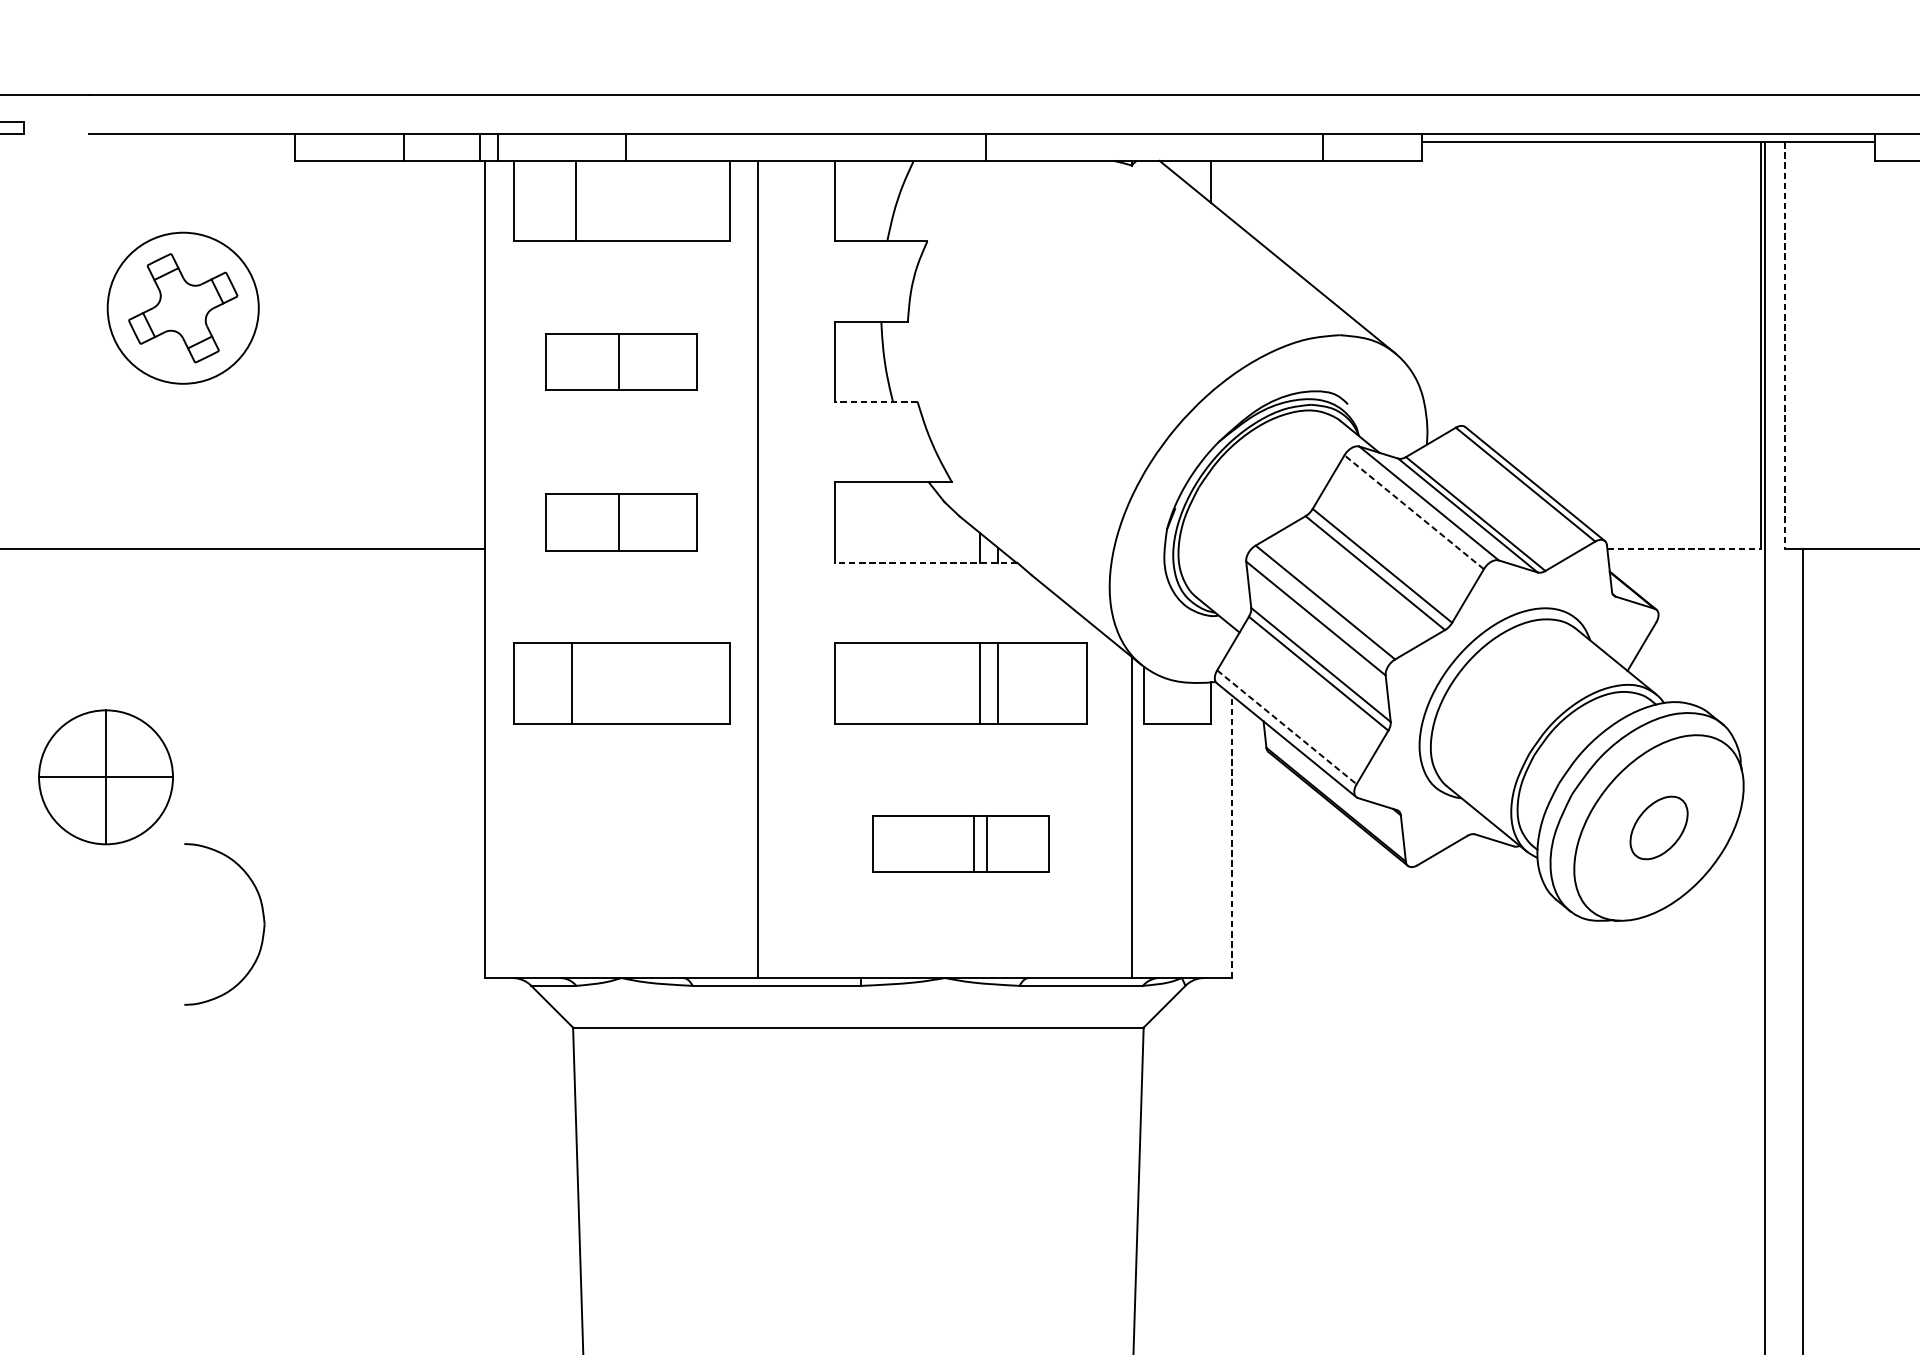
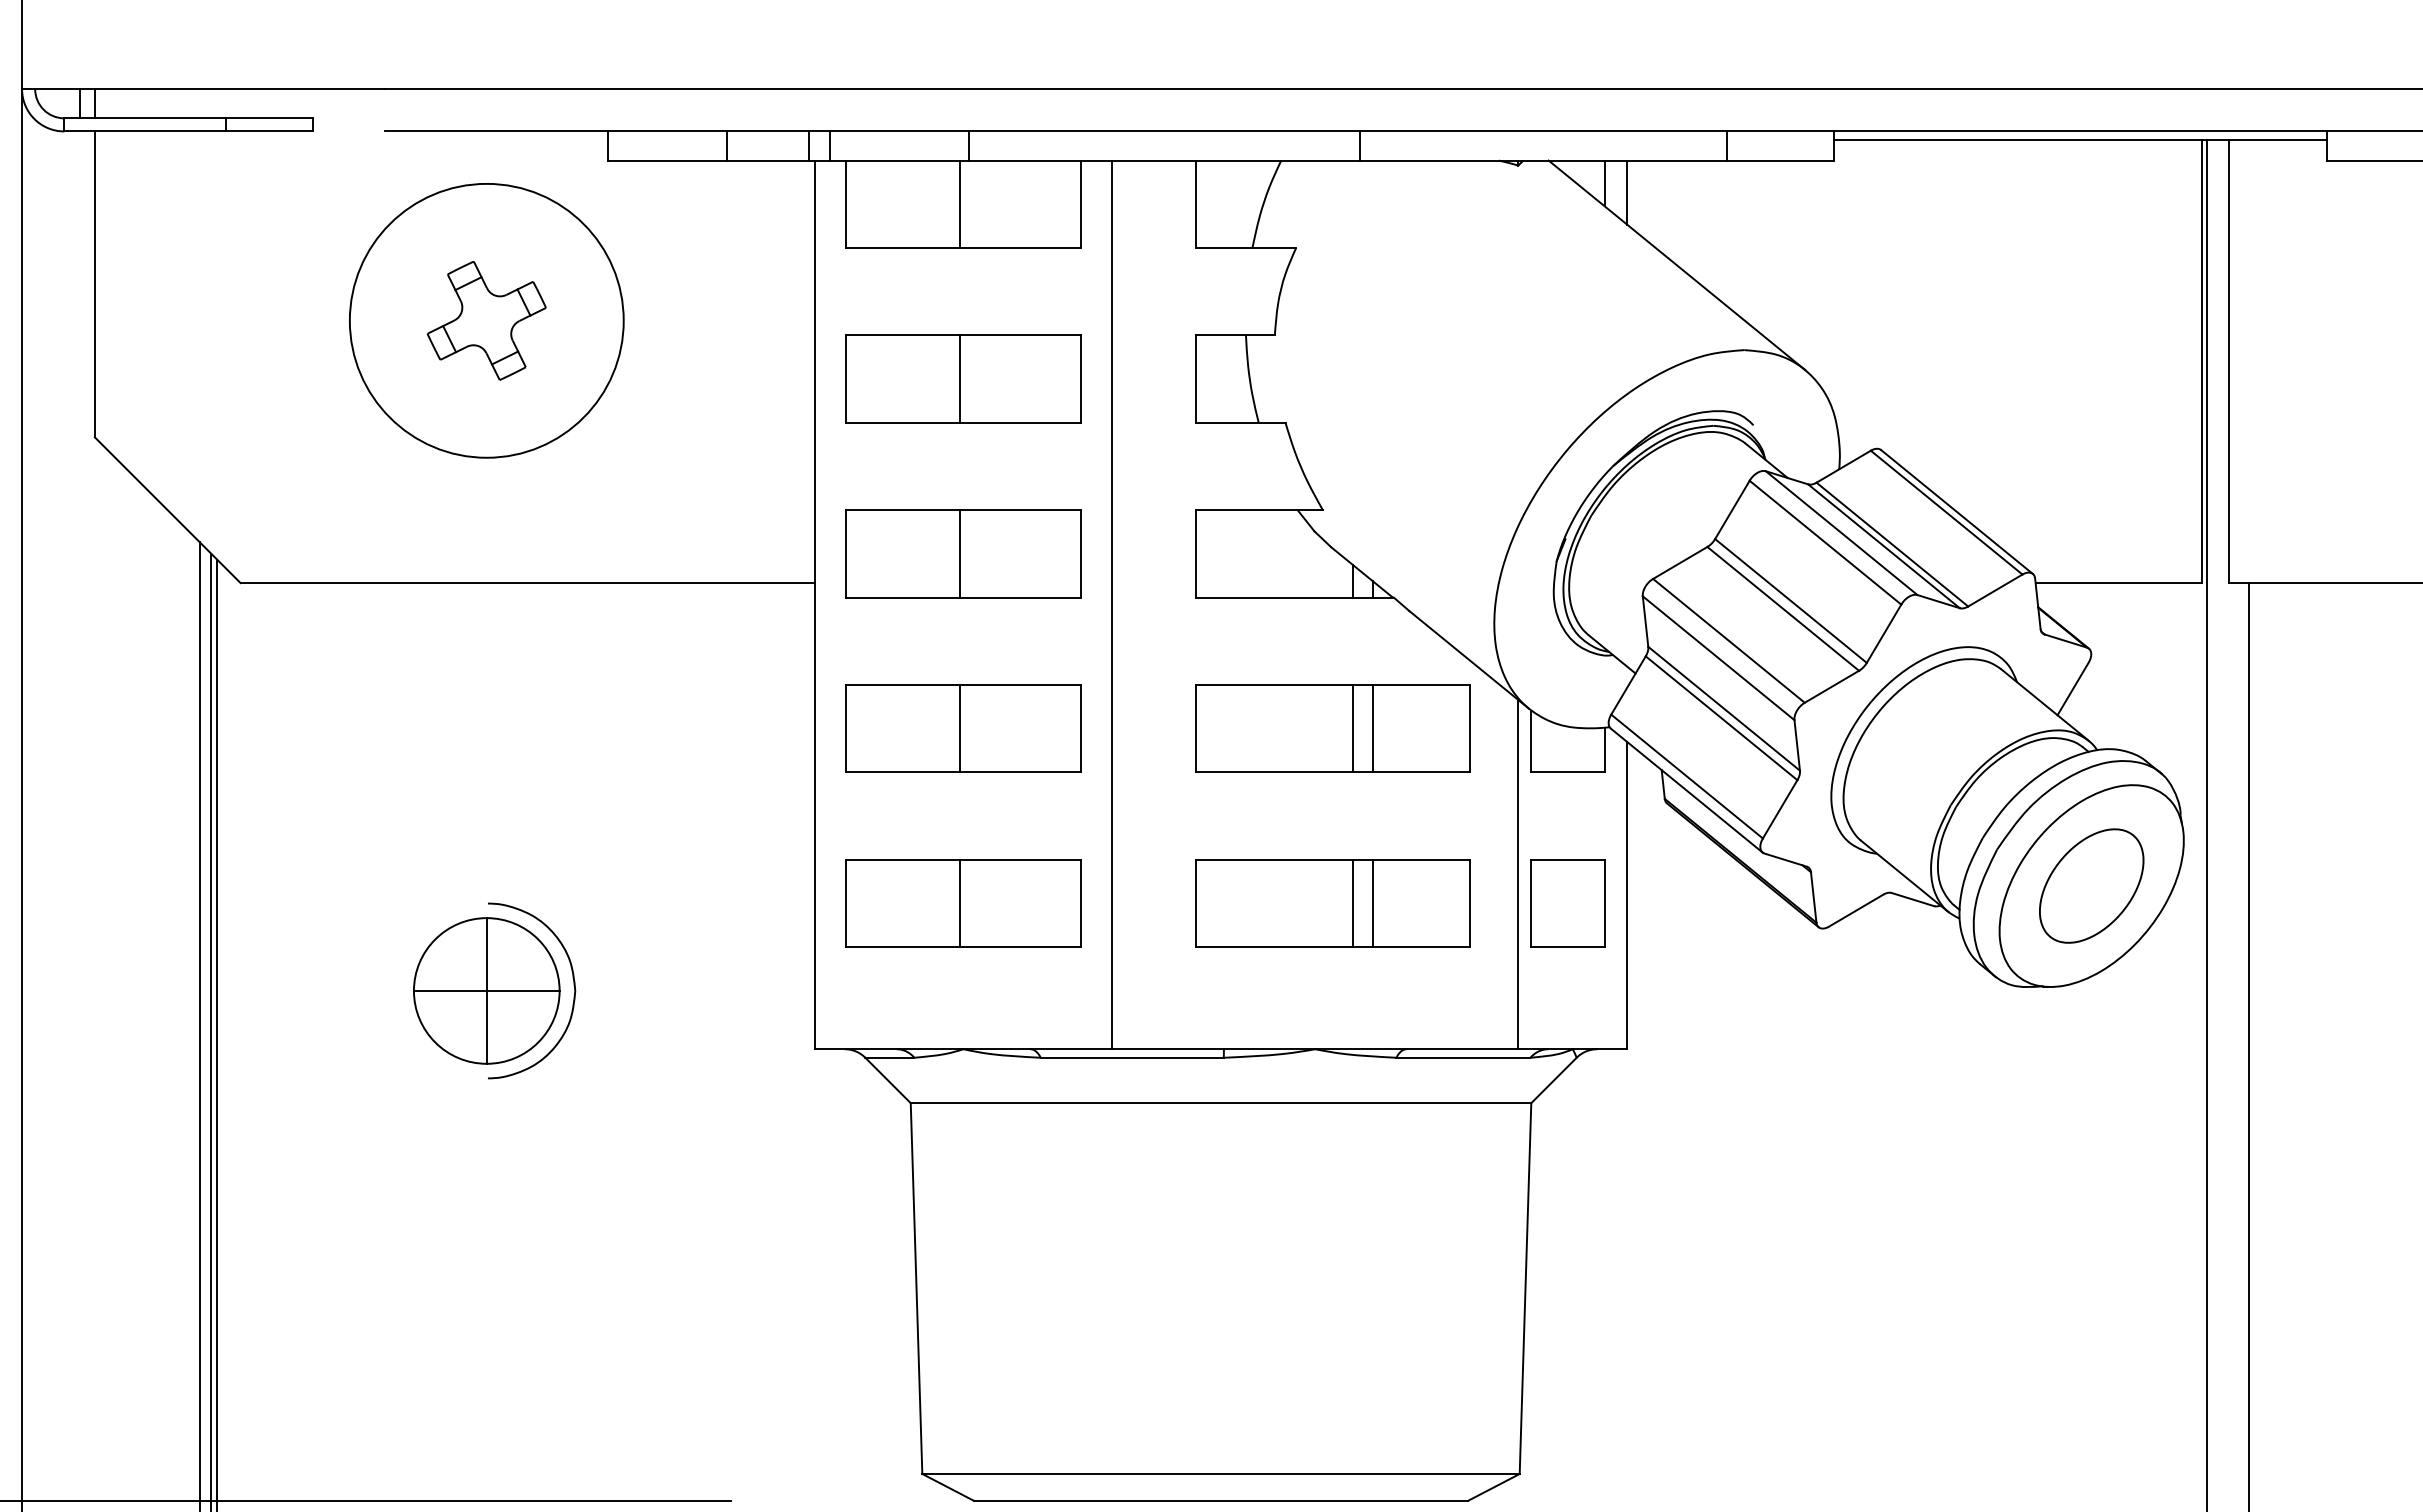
line: (1232, 190) -> (1627, 192), added
line: (576, 201) -> (960, 204), moved
circle: (182, 307) -> (486, 320), size x1.67
line: (1785, 346) -> (2229, 362), dashed -> solid
part: (621, 361) -> (963, 378), size x1.43
line: (876, 401) -> (1240, 422), dashed -> solid
line: (1414, 512) -> (1825, 542), dashed -> solid
part: (621, 522) -> (963, 553), size x1.43
line: (1684, 549) -> (2119, 583), dashed -> solid
line: (925, 562) -> (1294, 597), dashed -> solid
line: (571, 683) -> (960, 728), moved
line: (1287, 727) -> (1687, 776), dashed -> solid
part: (105, 776) -> (486, 990), moved
part: (1658, 827) -> (2091, 885), size x1.67
line: (1232, 836) -> (1627, 895), dashed -> solid
part: (621, 844) -> (963, 903), added
part: (960, 844) -> (1332, 903), size x1.43
part: (1176, 844) -> (1567, 903), added

